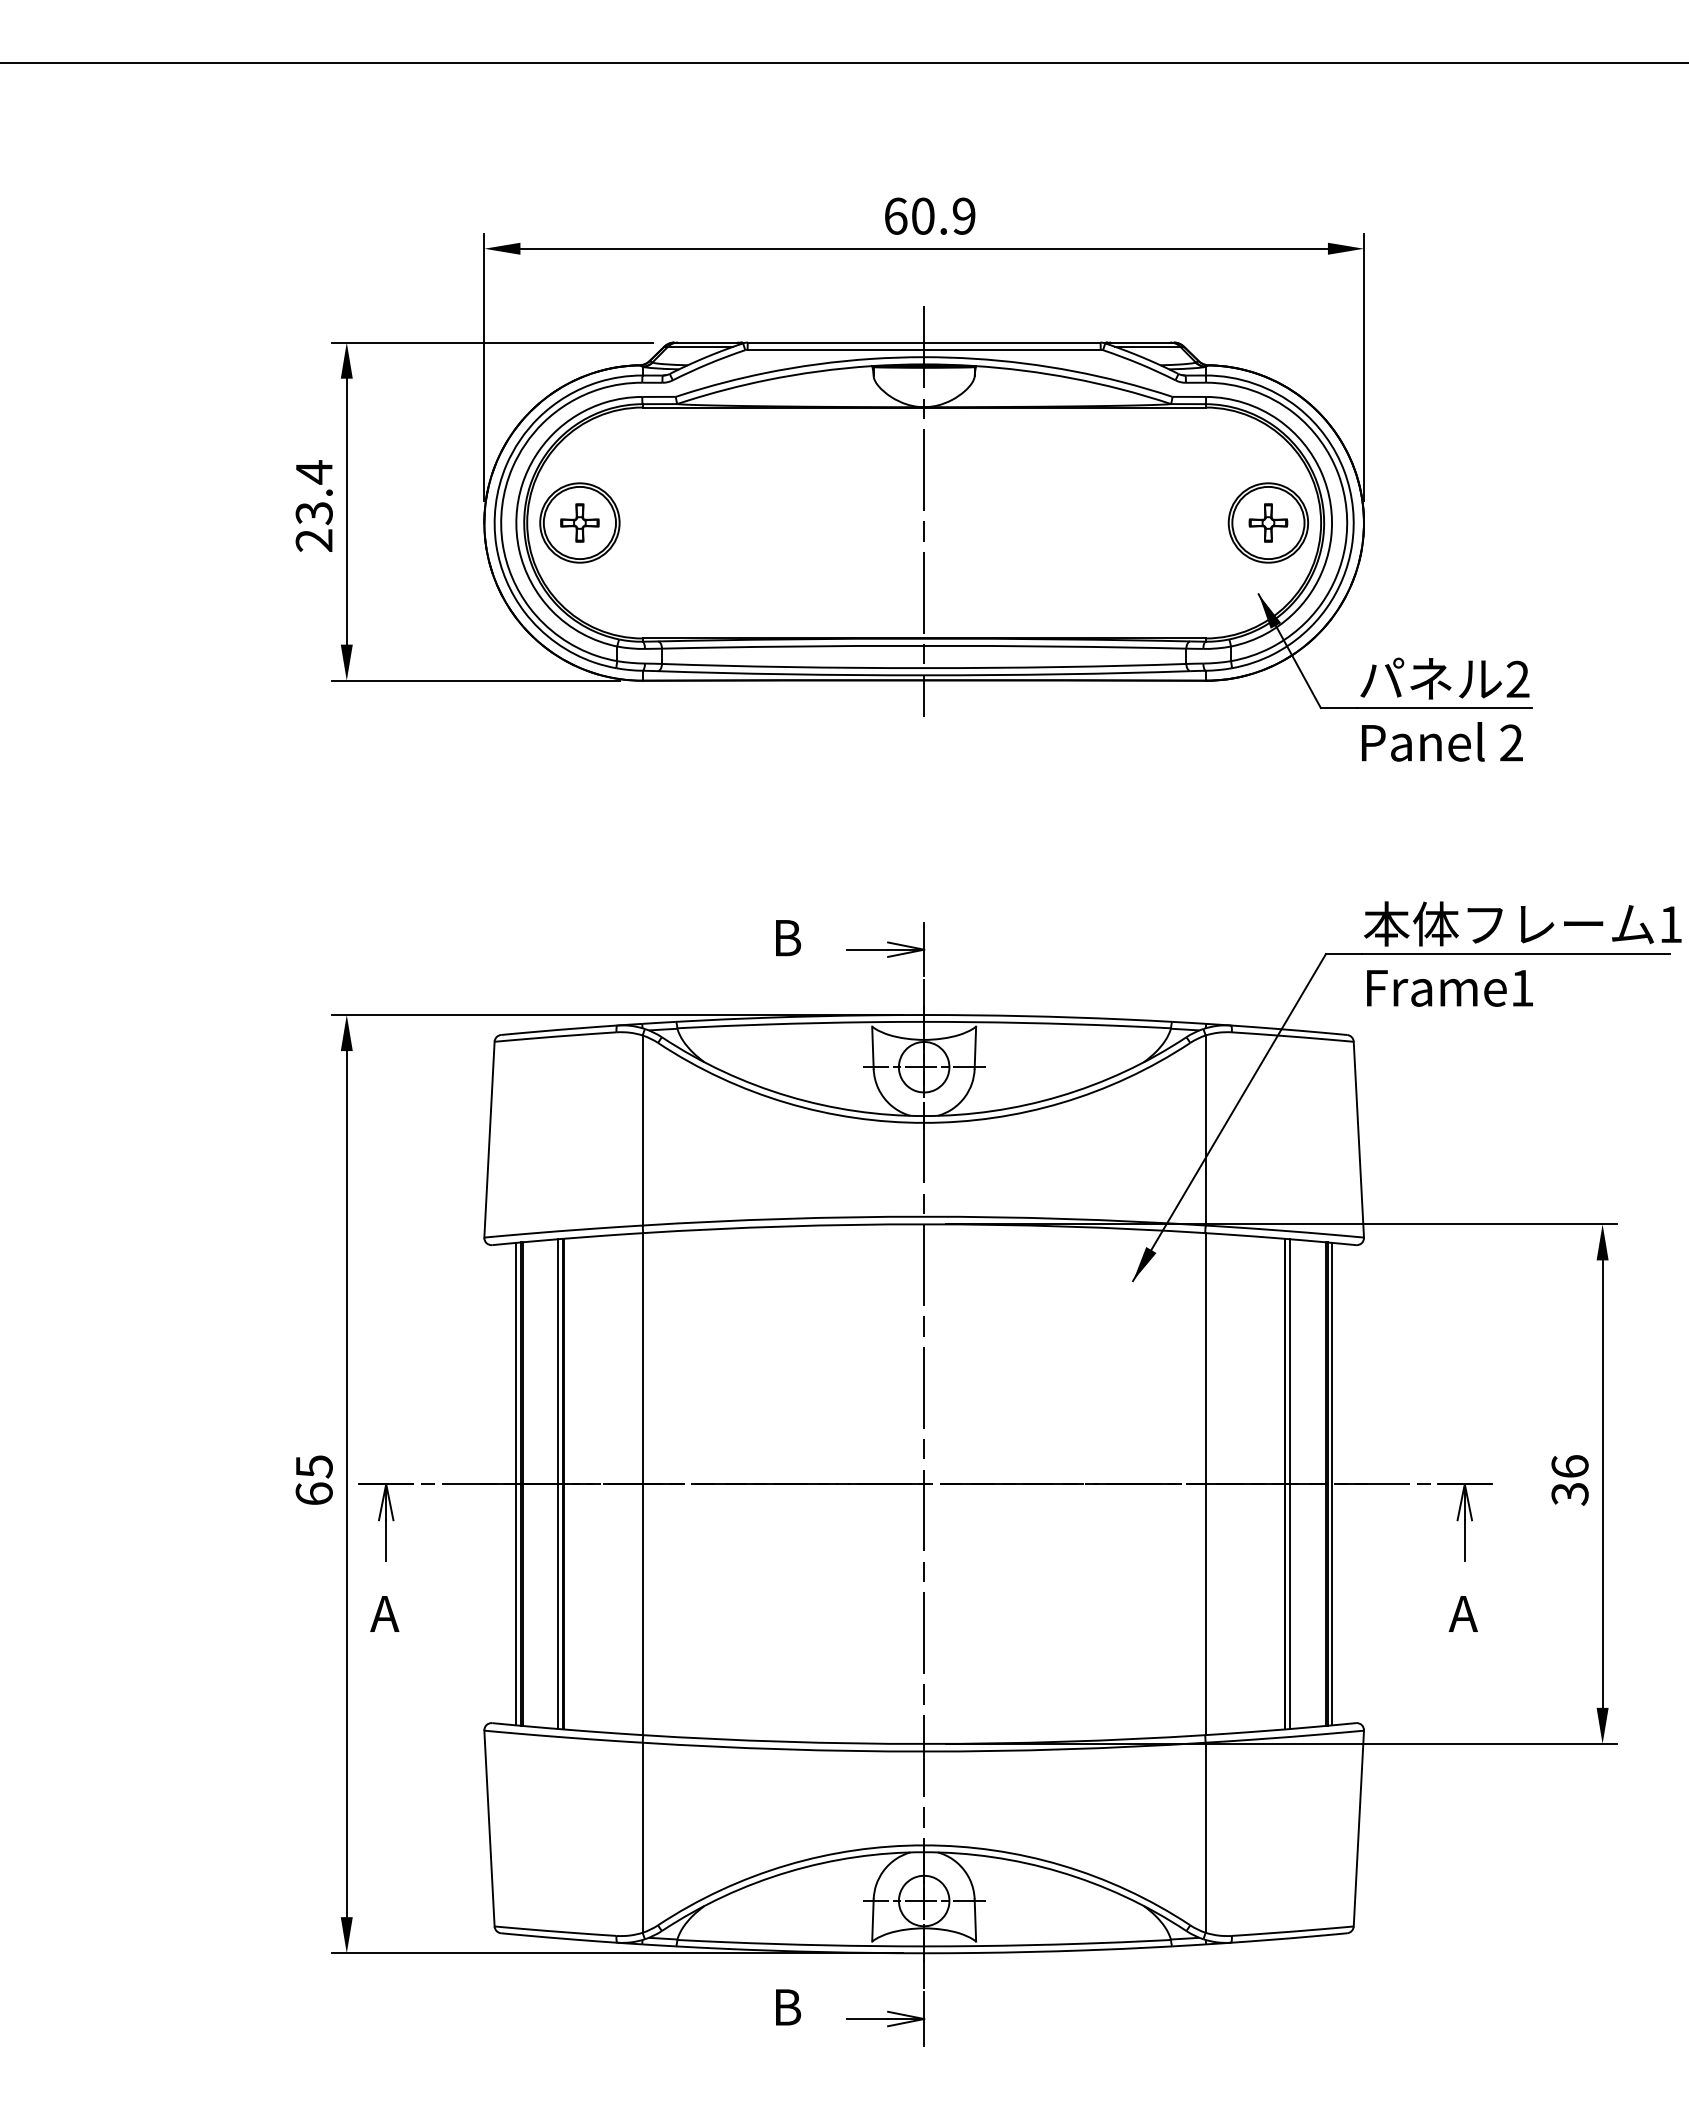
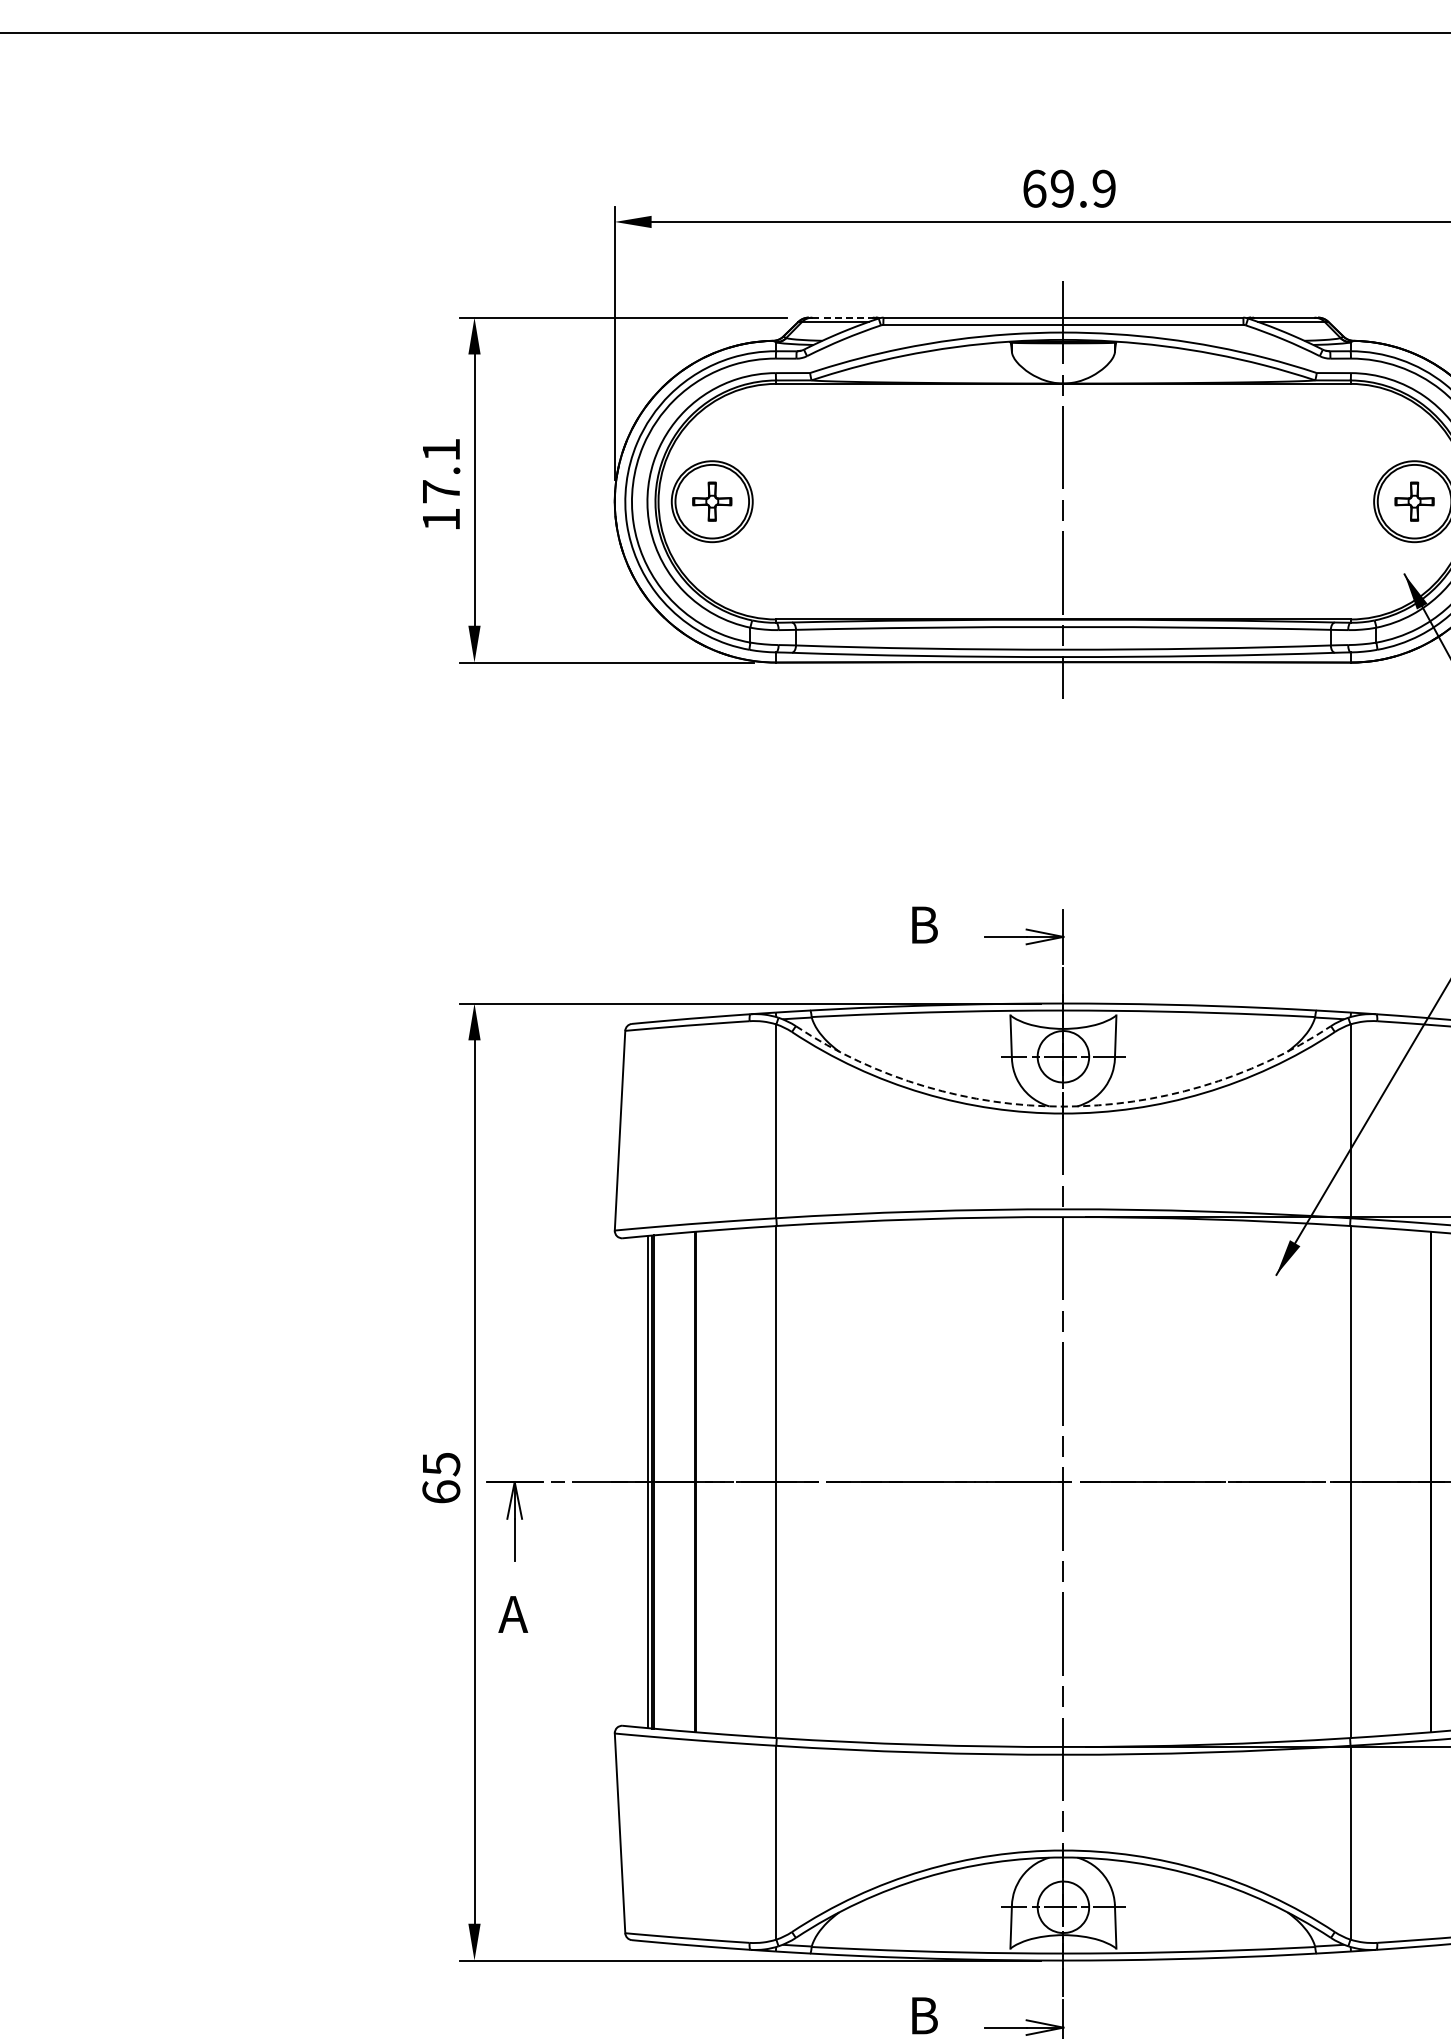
text: (922, 215) -> (1061, 188), 60.9 -> 69.9
line: (707, 342) -> (842, 317), solid -> dashed
text: (313, 505) -> (440, 483), 23.4 -> 17.1
arc: (924, 1116) -> (1063, 1107), solid -> dashed
line: (558, 1484) -> (690, 1482), removed
line: (1289, 1484) -> (1436, 1482), removed

